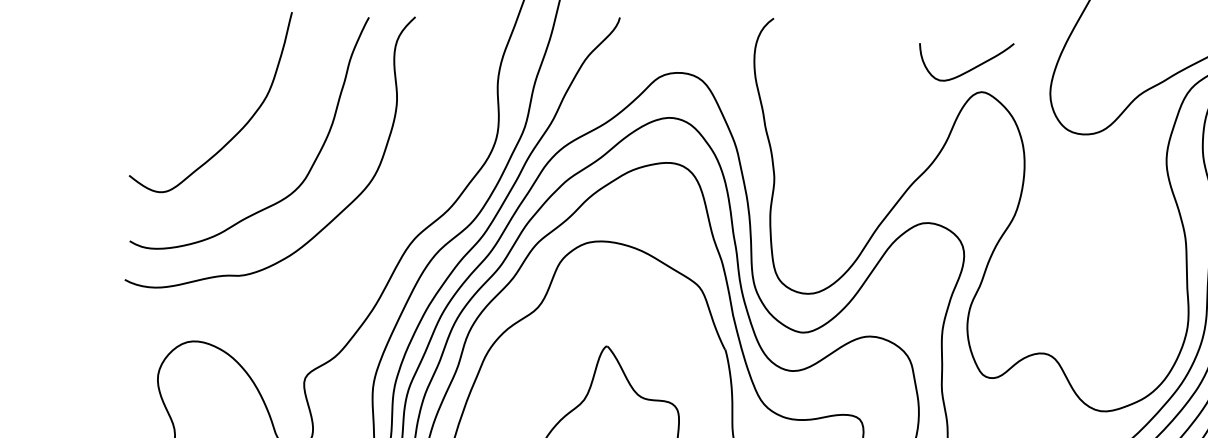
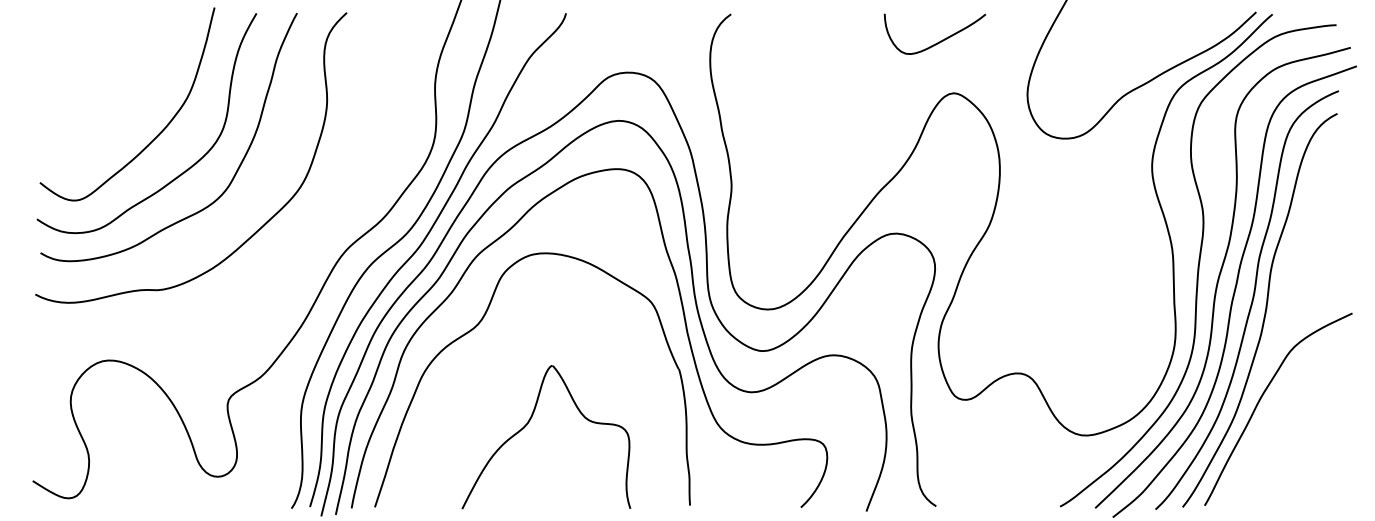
curve: (971, 68) -> (940, 40), moved
curve: (263, 165) -> (183, 171), added

